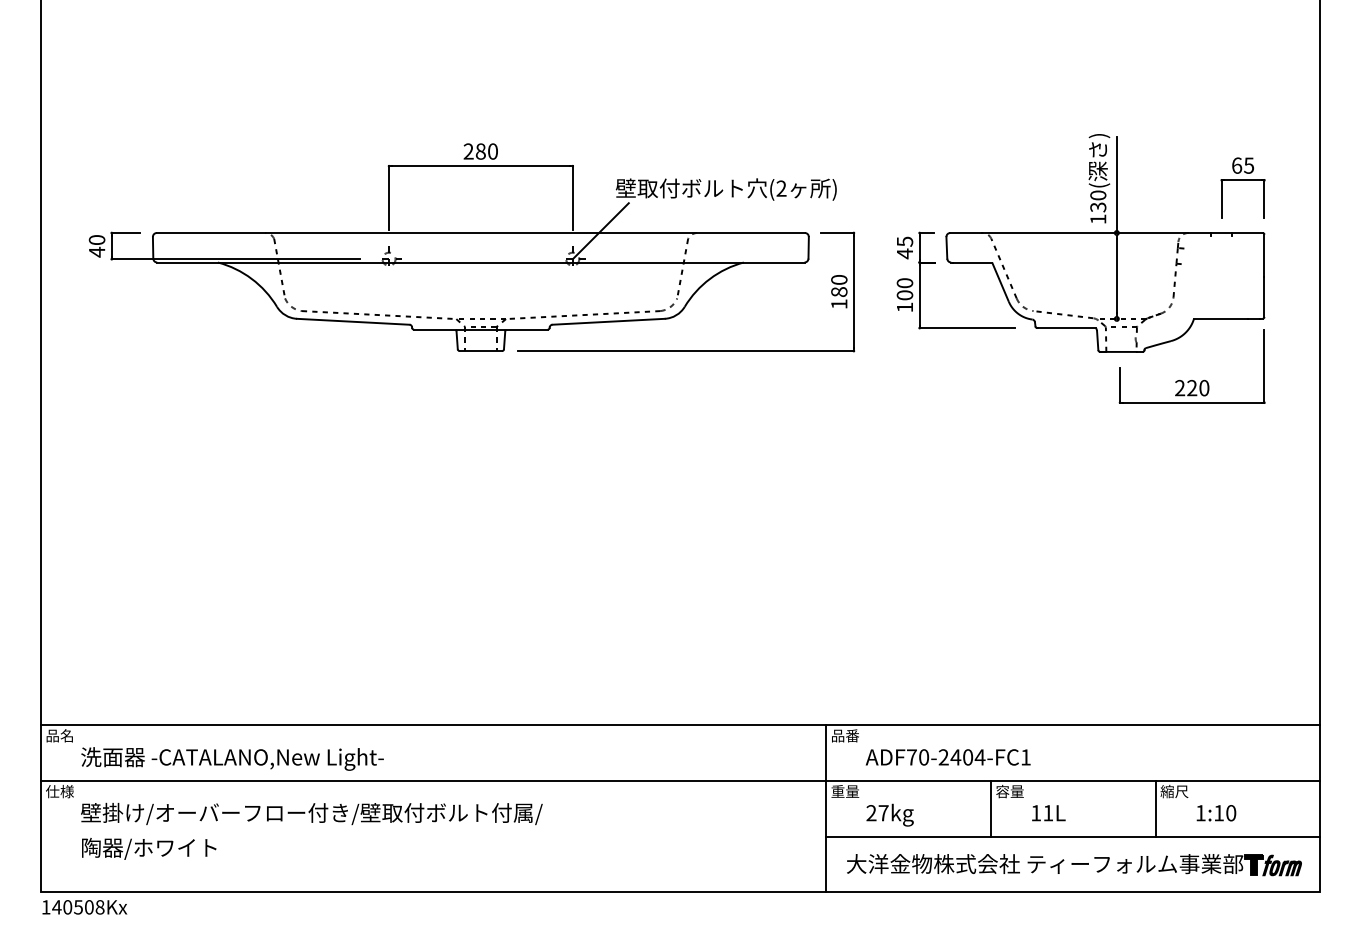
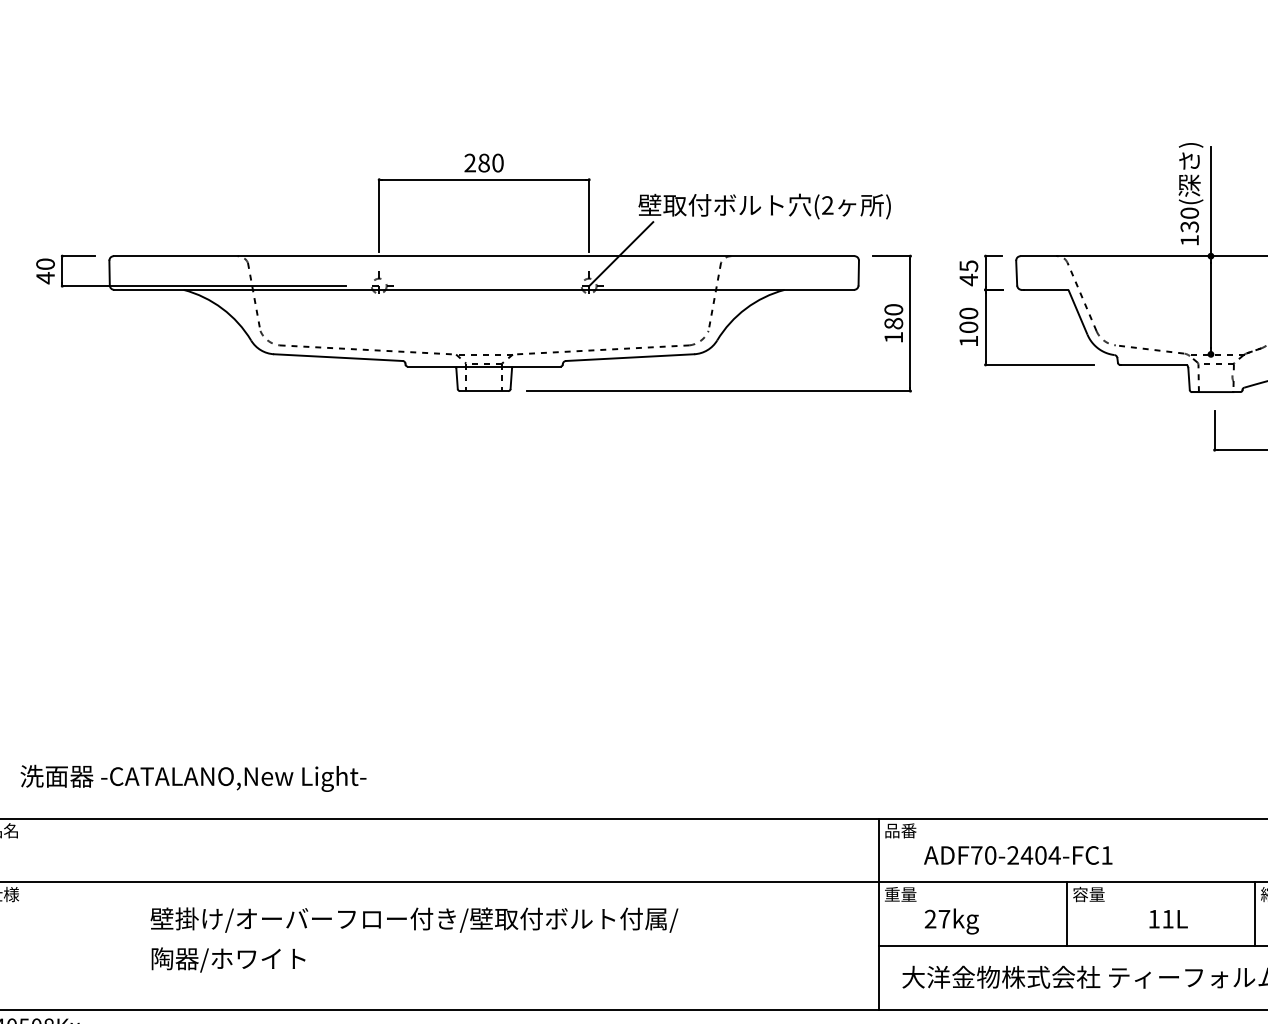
text: (232, 758) -> (193, 777), moved
text: (1048, 813) -> (1168, 919), moved
text: (311, 830) -> (414, 938), moved

